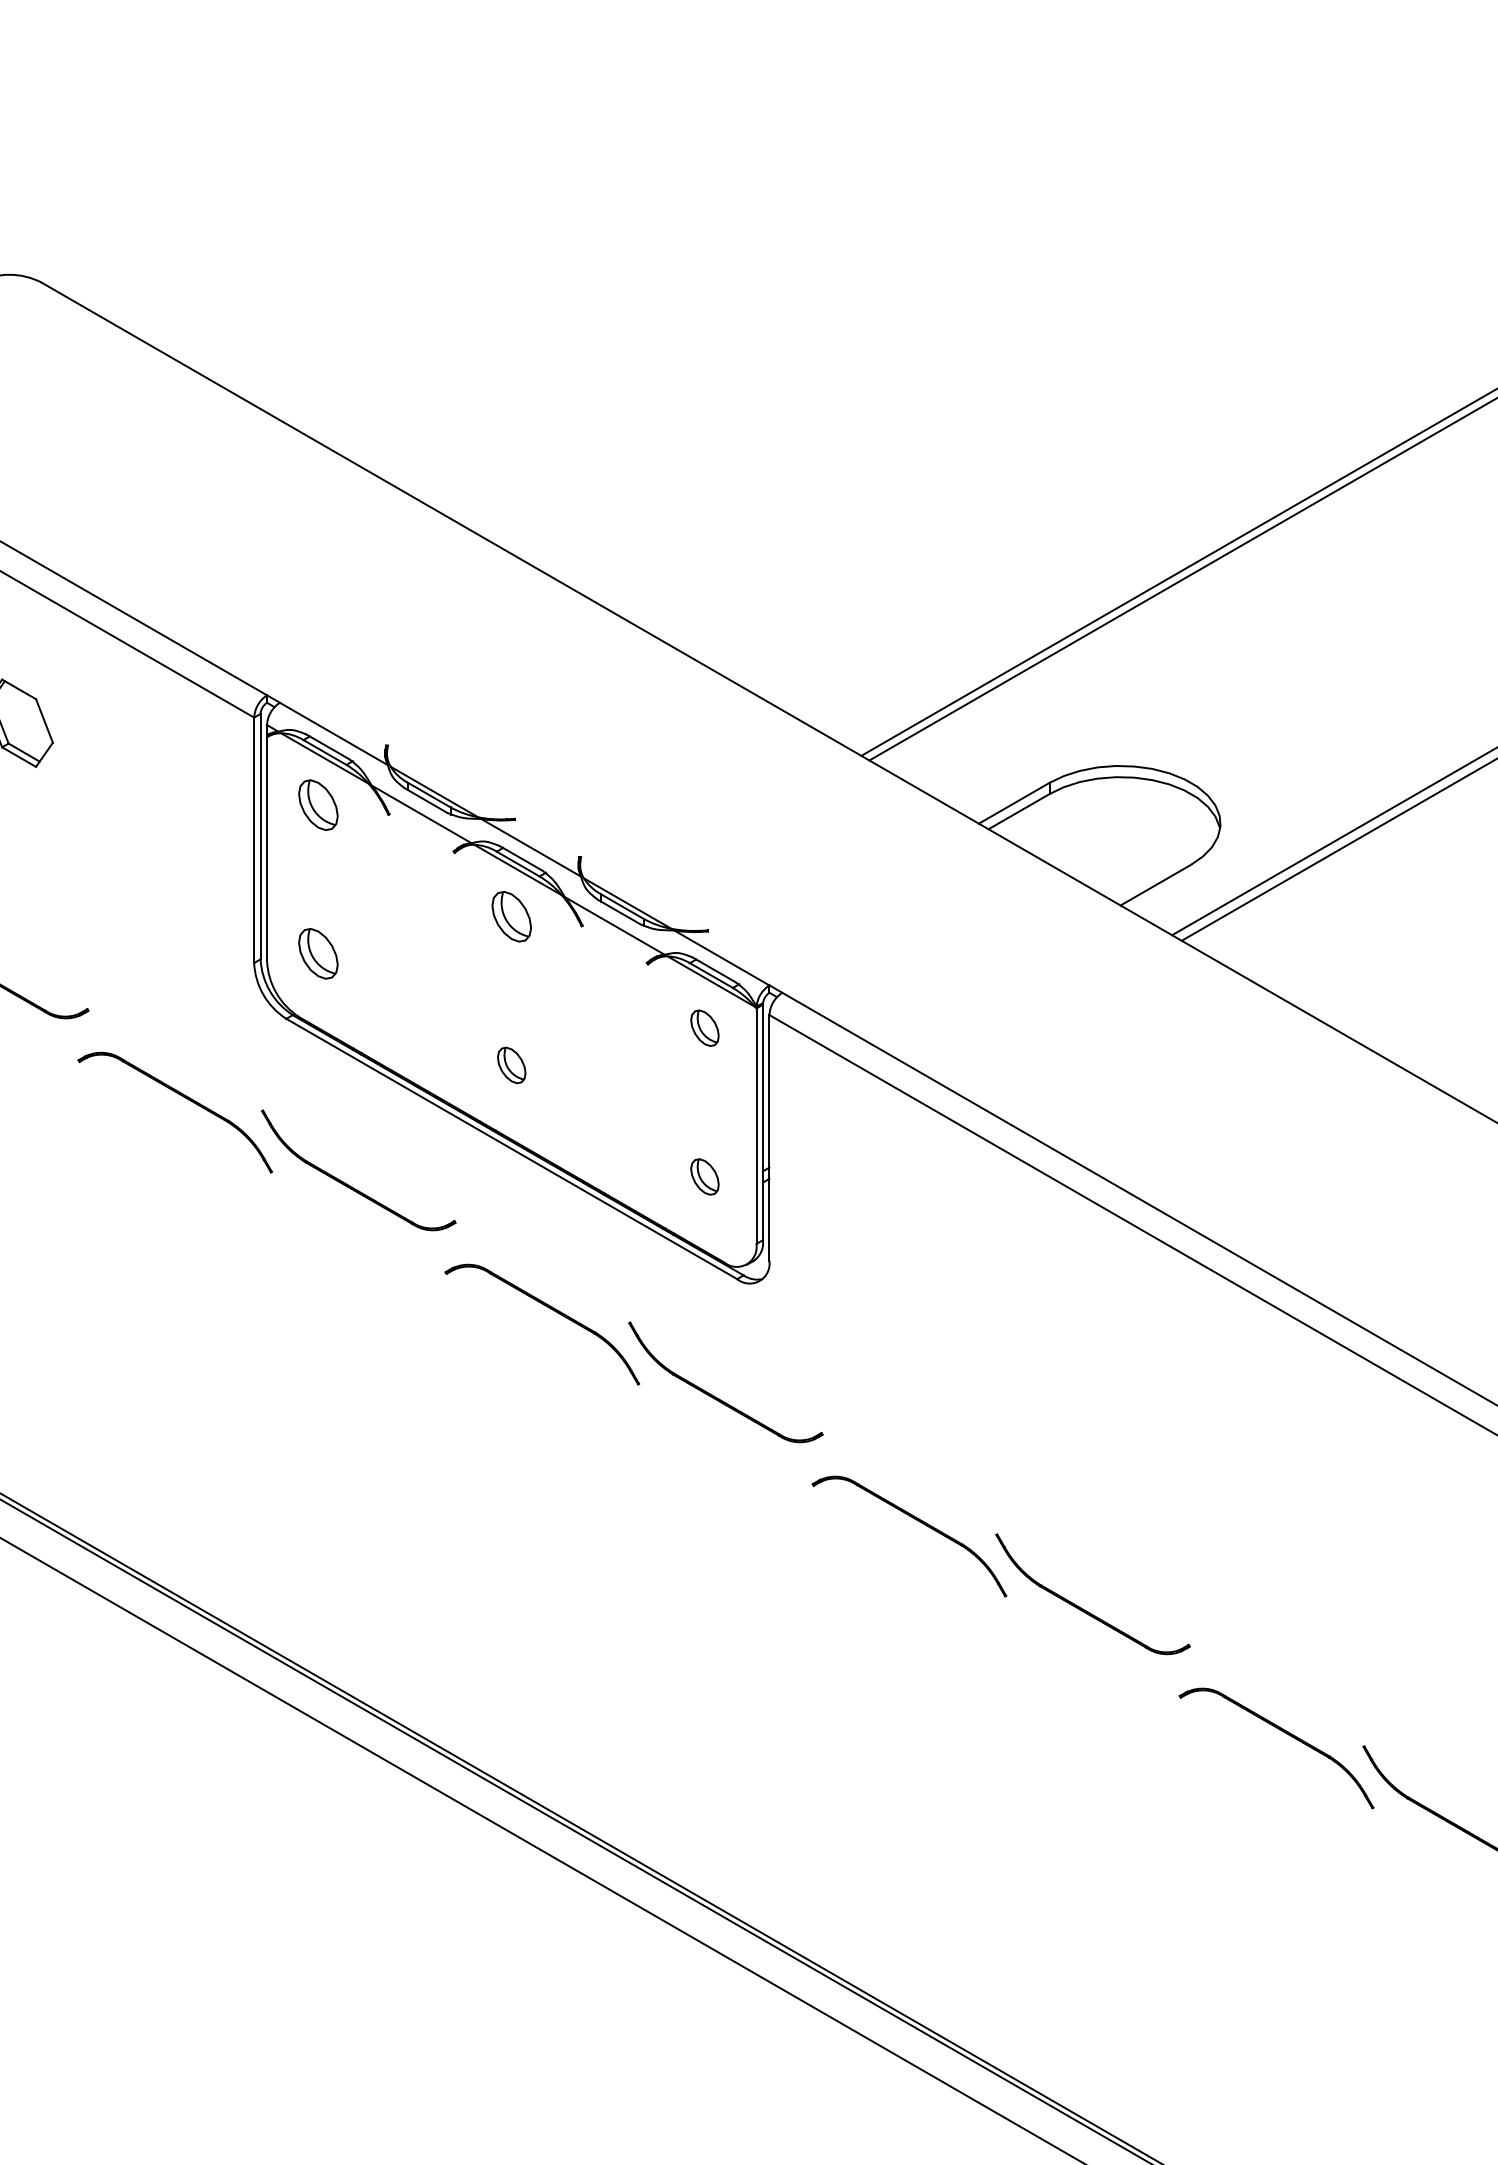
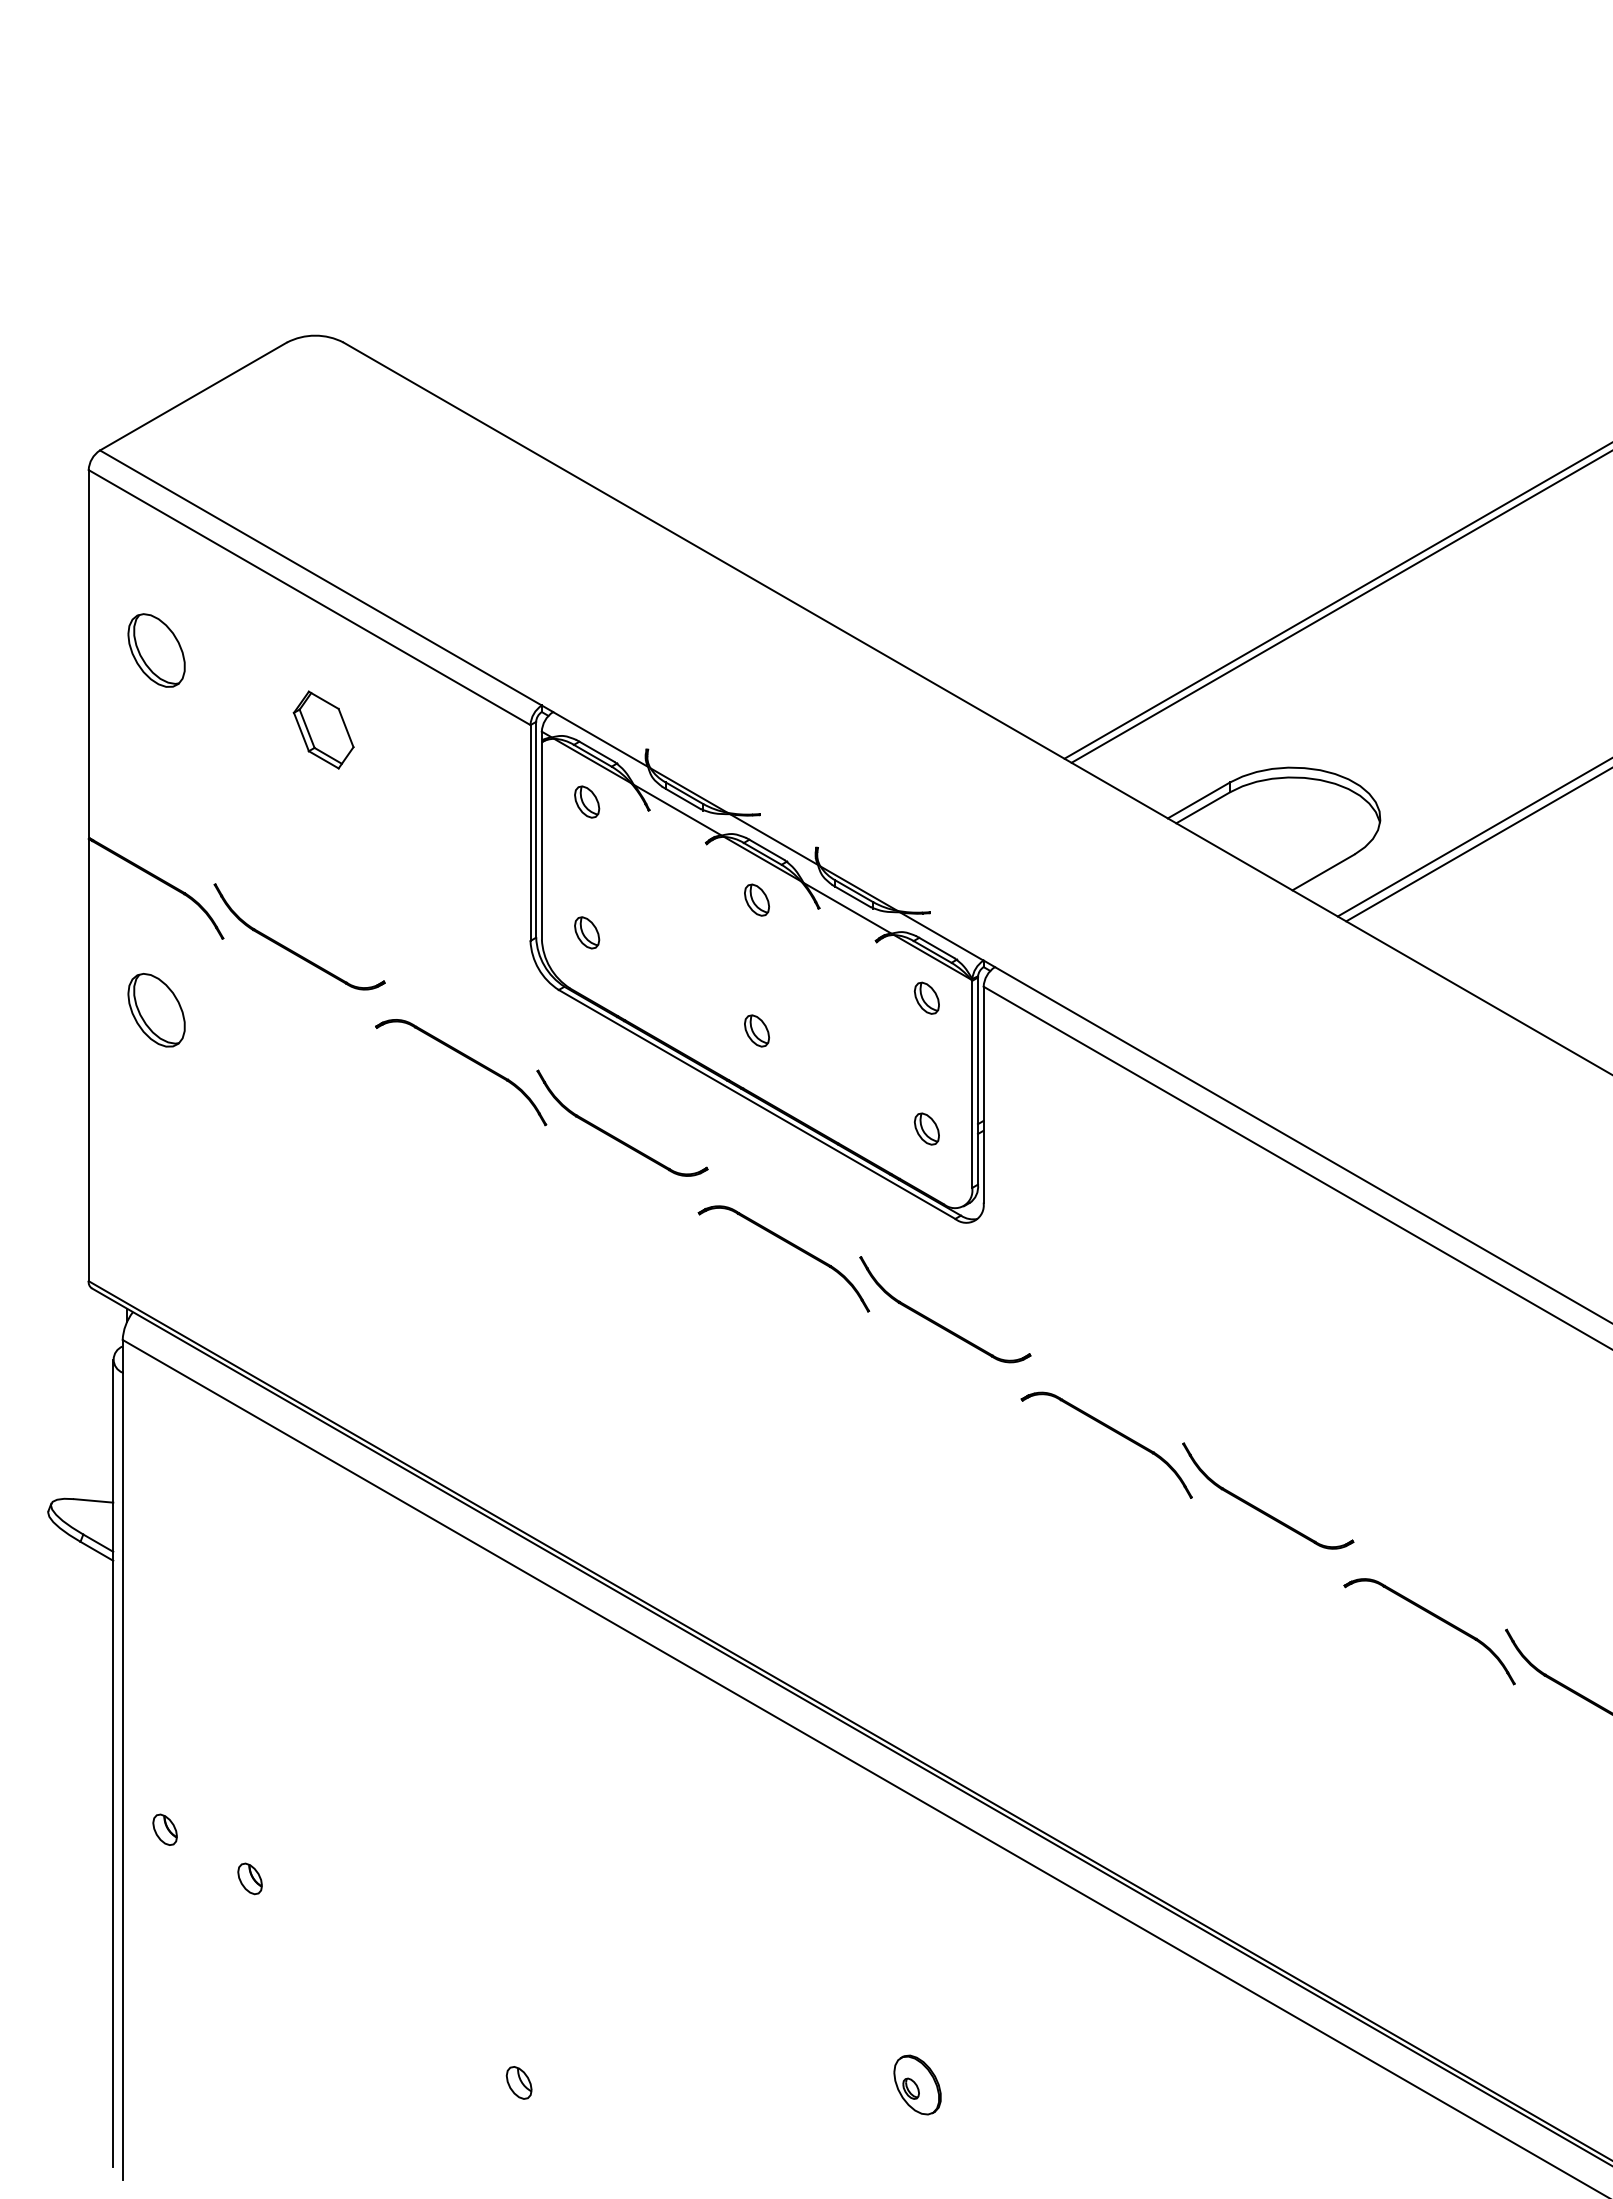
part: (318, 804) -> (587, 801), size x0.71
part: (511, 915) -> (756, 899), size x0.71
part: (318, 953) -> (587, 932), size x0.71

